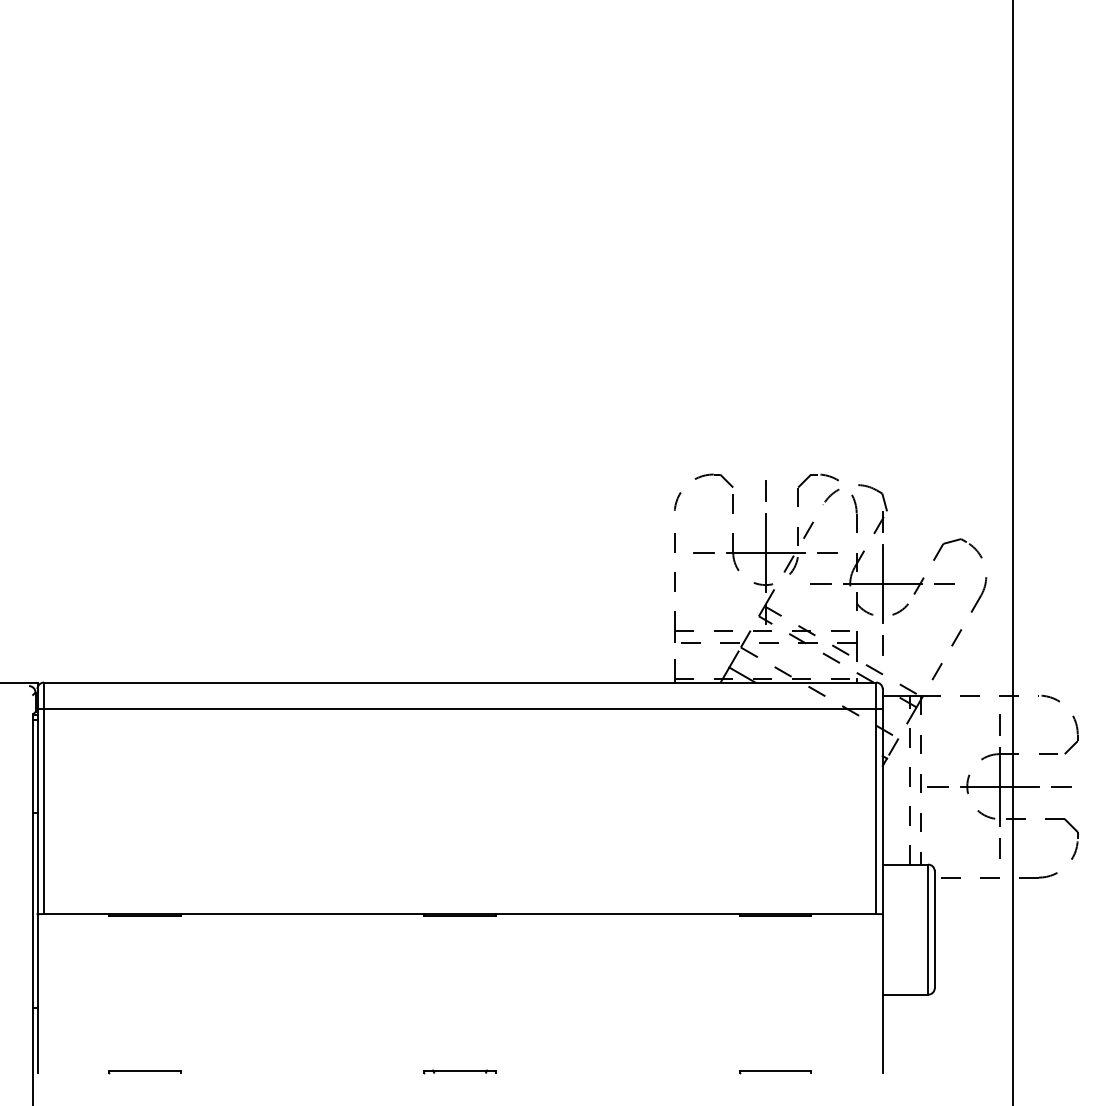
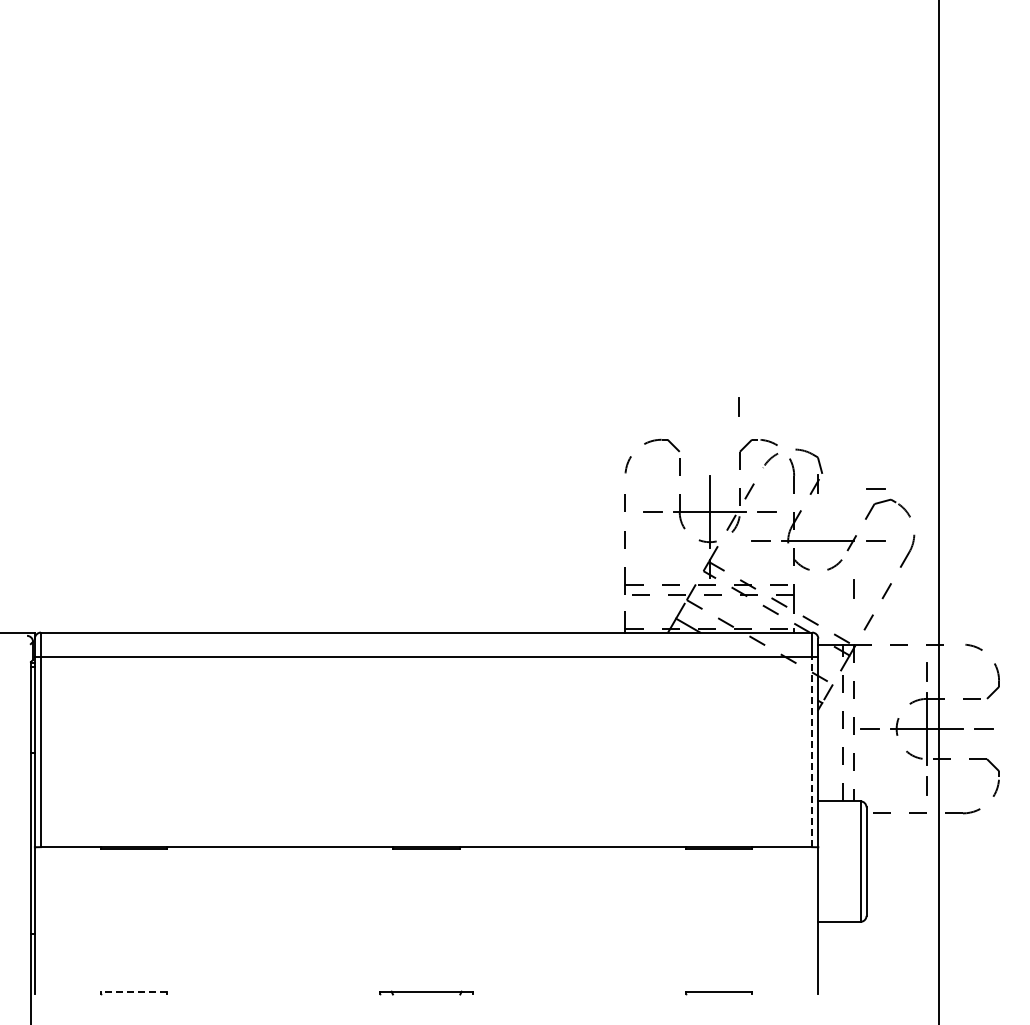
line: (765, 490) -> (738, 406), moved
line: (944, 527) -> (875, 488), added
line: (882, 583) -> (818, 540), removed
line: (881, 644) -> (853, 588), moved
line: (876, 810) -> (812, 751), solid -> dashed
line: (143, 1070) -> (133, 992), solid -> dashed
part: (460, 1071) -> (426, 993), size x1.4

